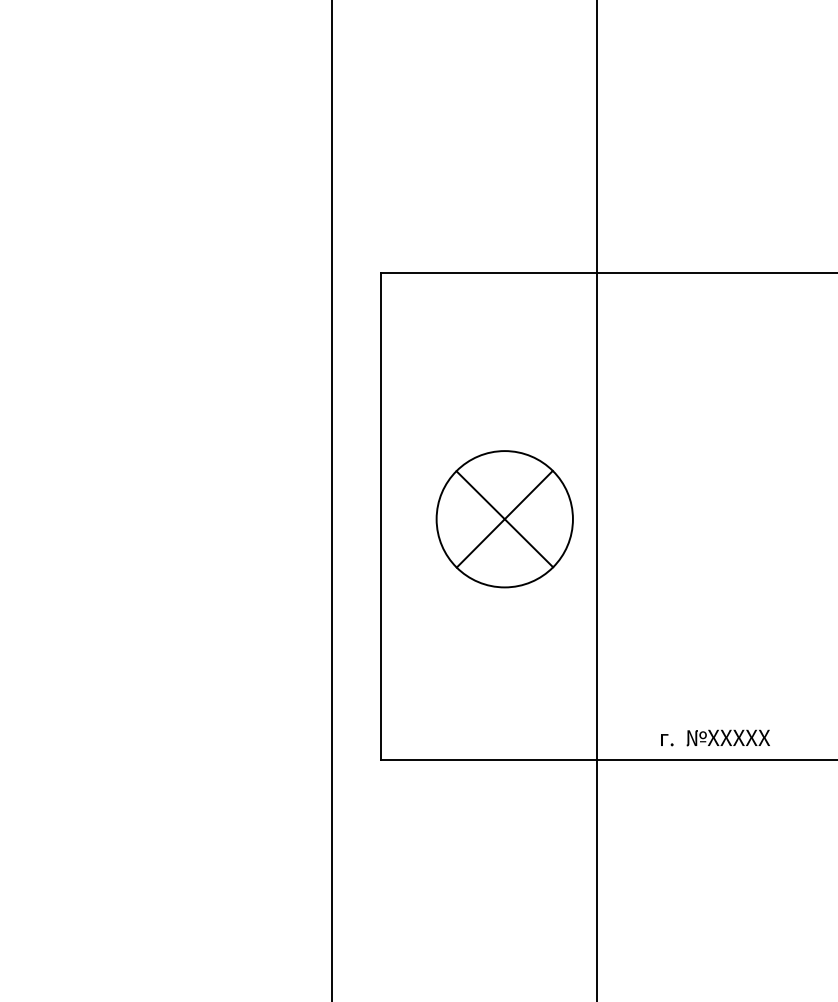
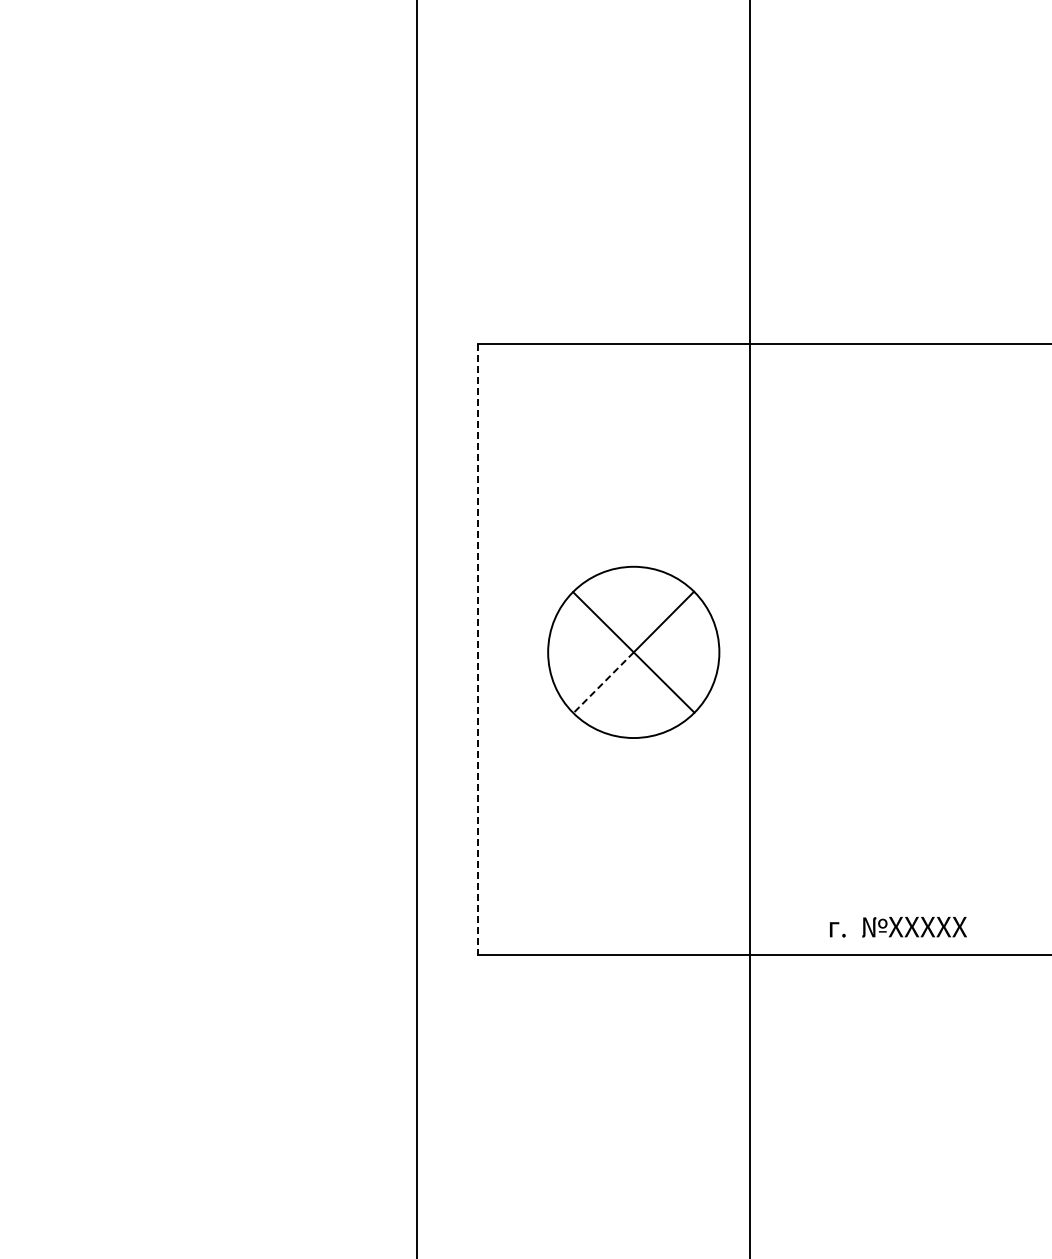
line: (381, 516) -> (478, 649), solid -> dashed
line: (480, 543) -> (603, 682), solid -> dashed

